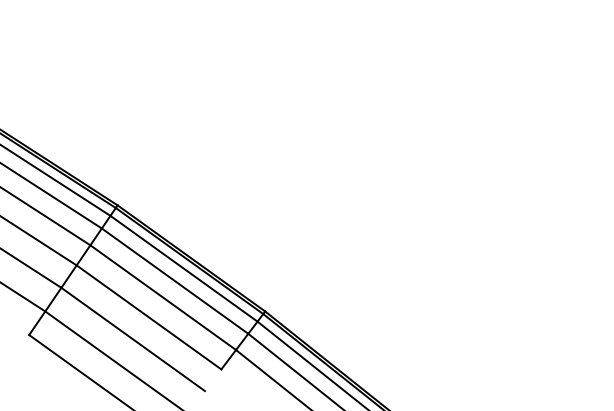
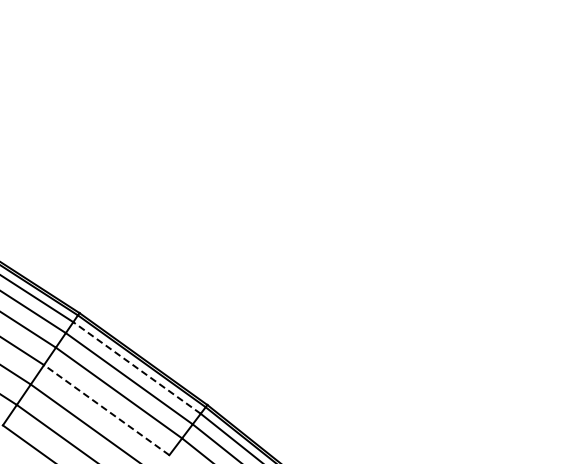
line: (183, 268) -> (136, 367), solid -> dashed
line: (148, 316) -> (106, 409), solid -> dashed

